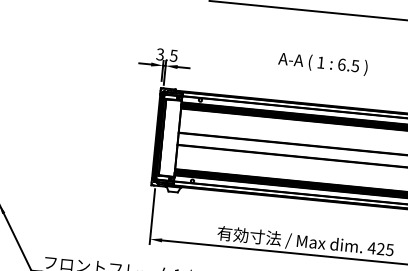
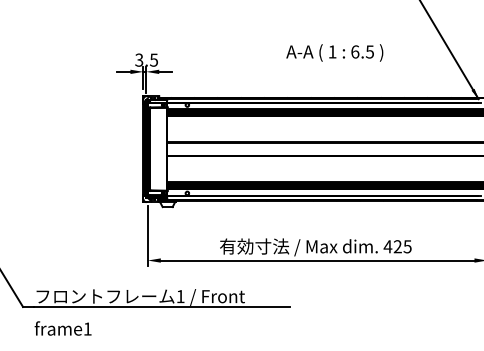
text: (322, 63) -> (334, 52), moved

